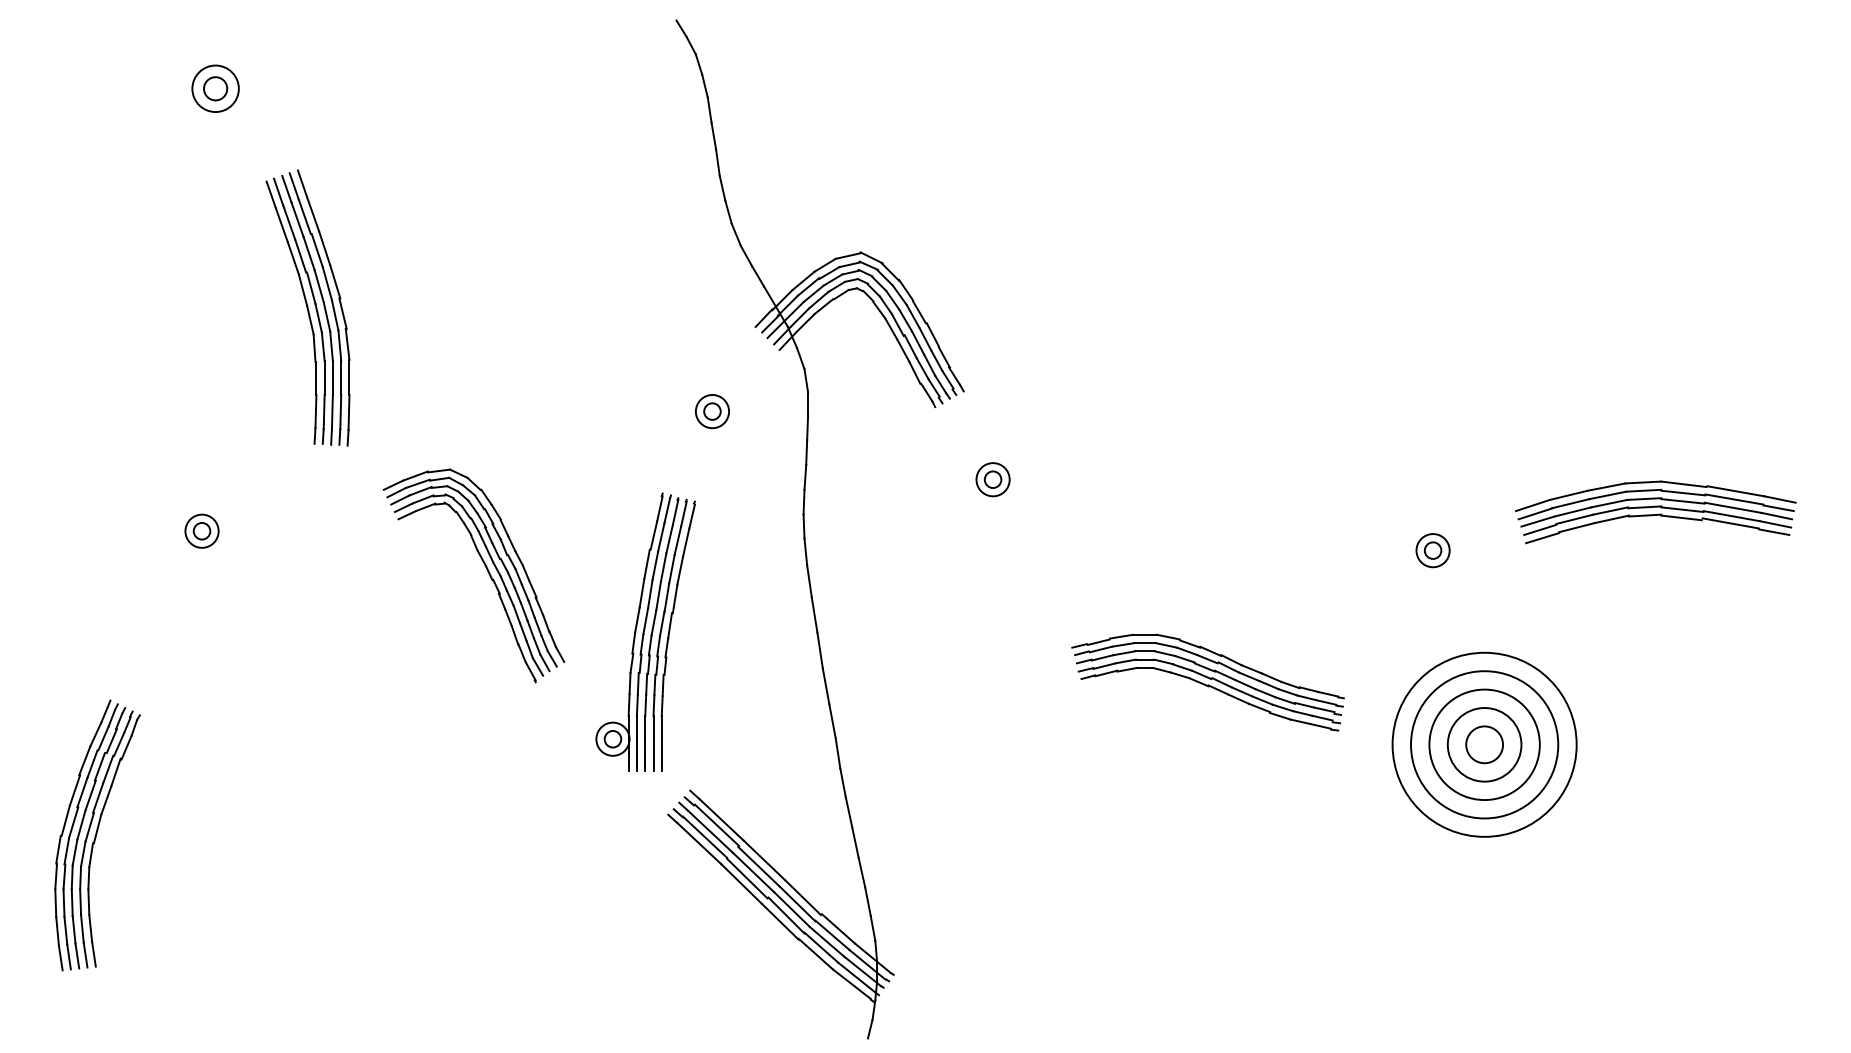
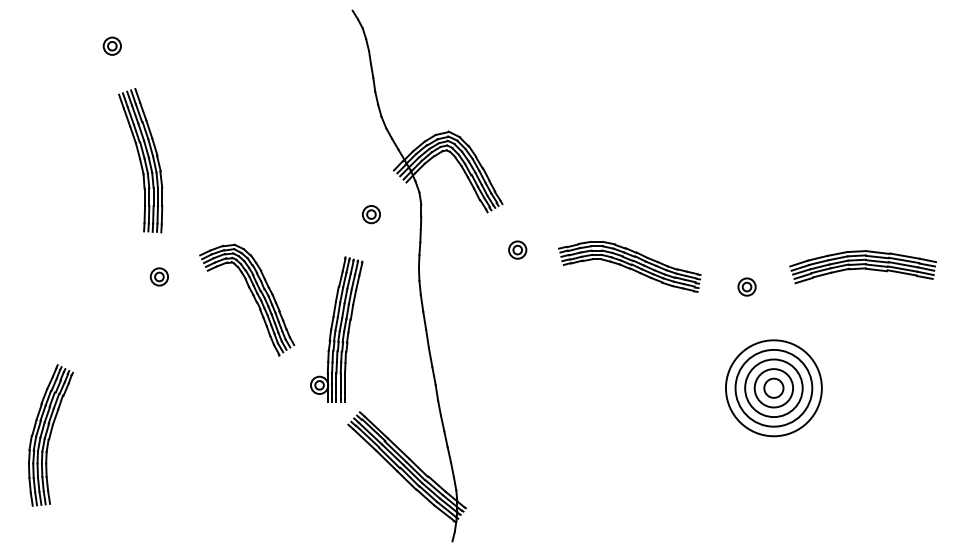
part: (213, 87) -> (111, 45), size x0.71
part: (307, 307) -> (140, 160), moved
part: (200, 530) -> (158, 276), moved
part: (1207, 681) -> (629, 266), moved

